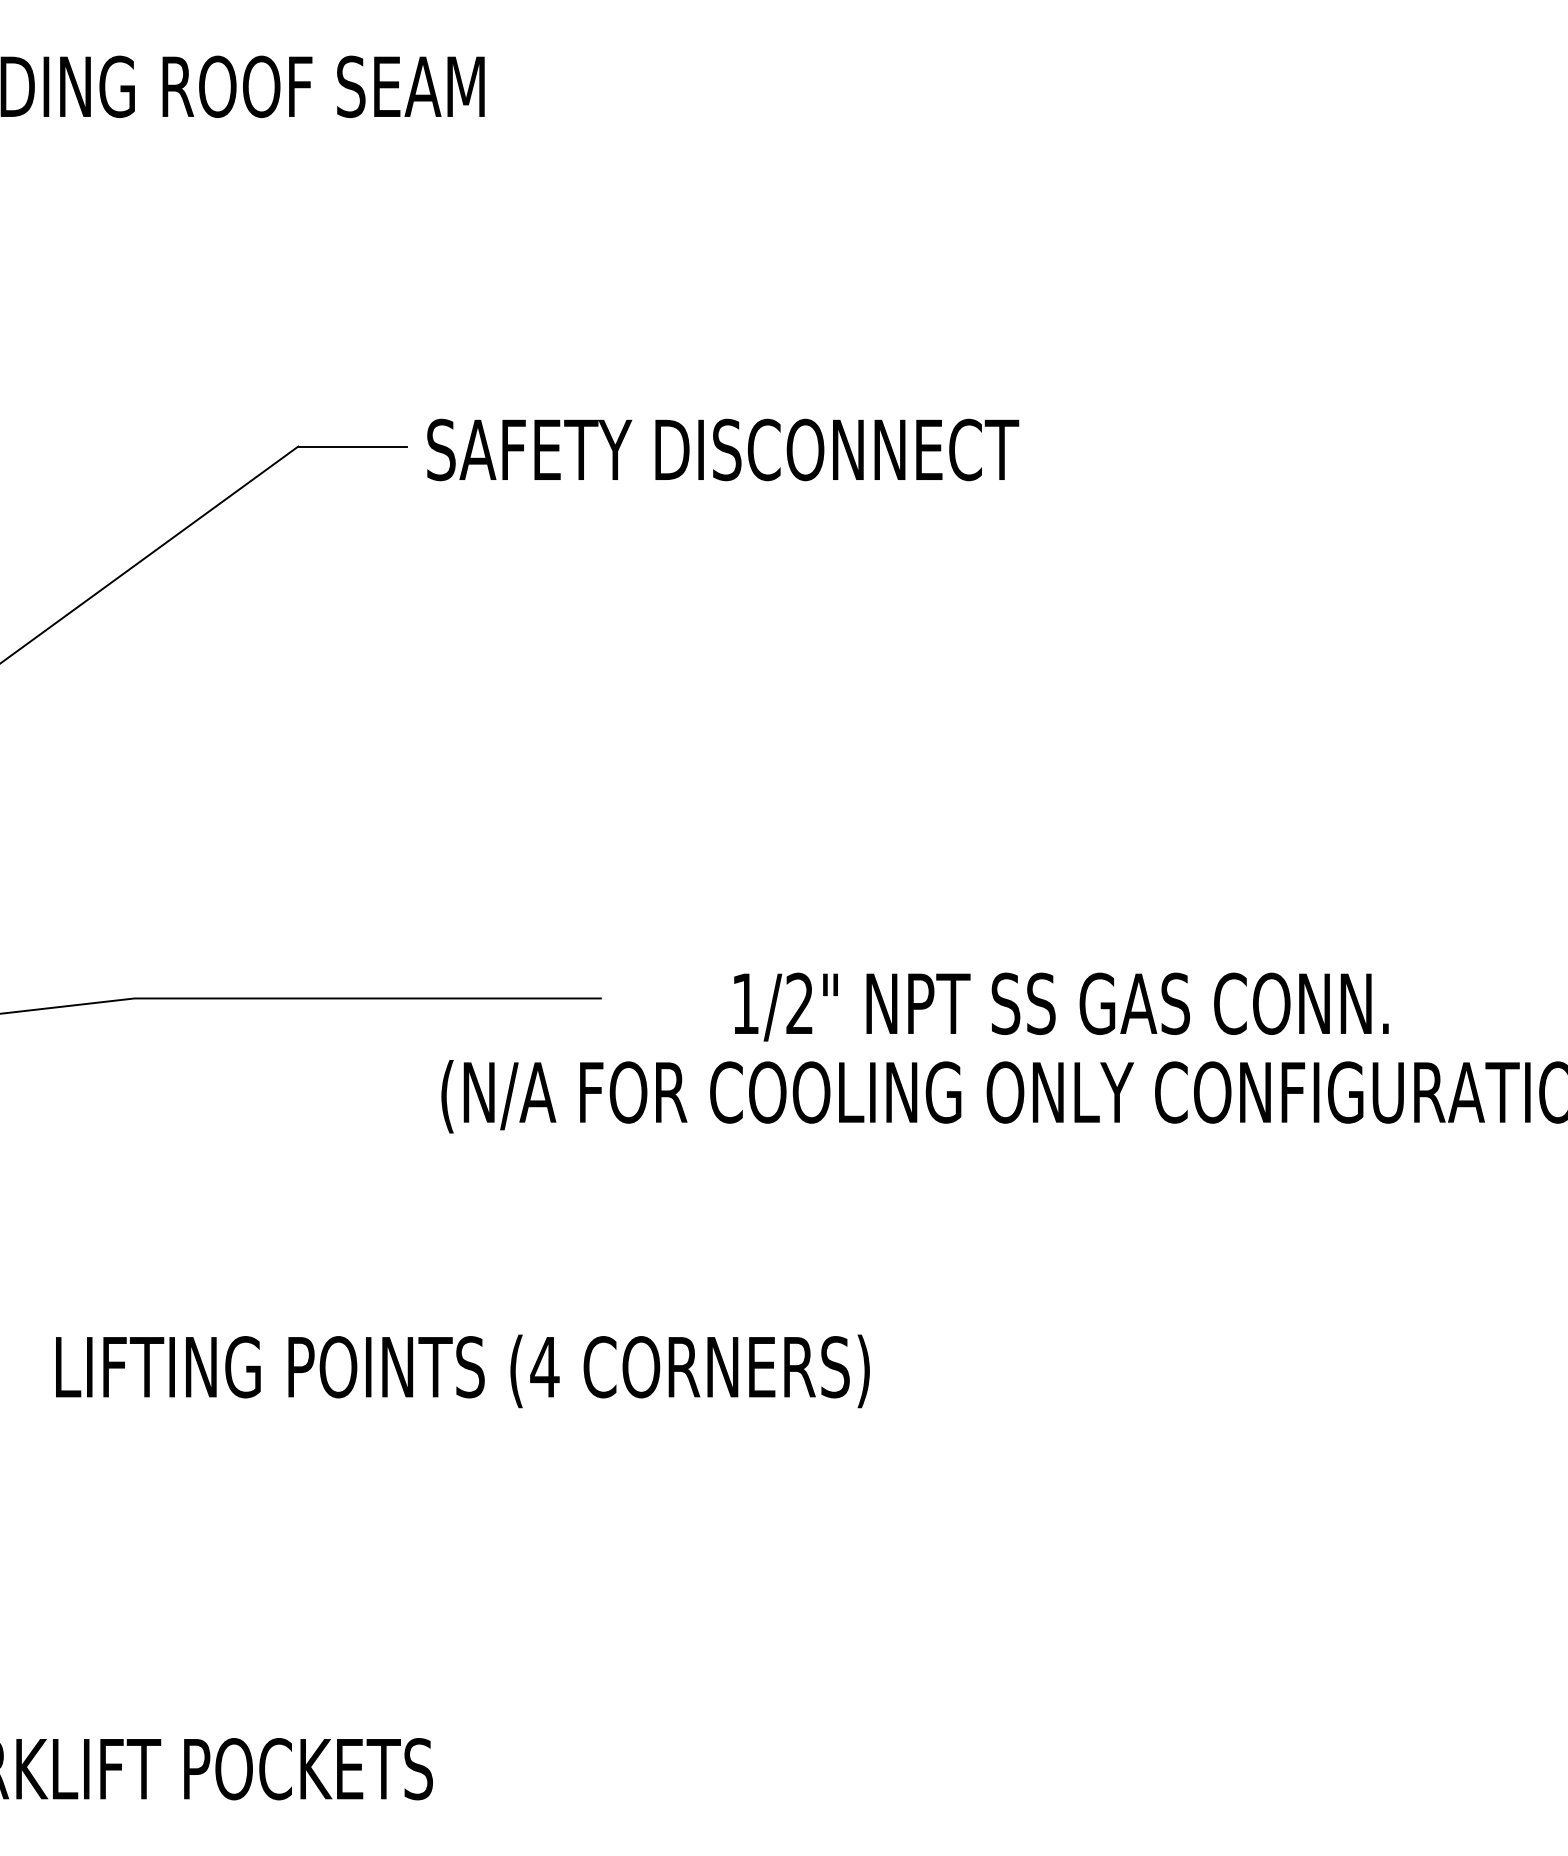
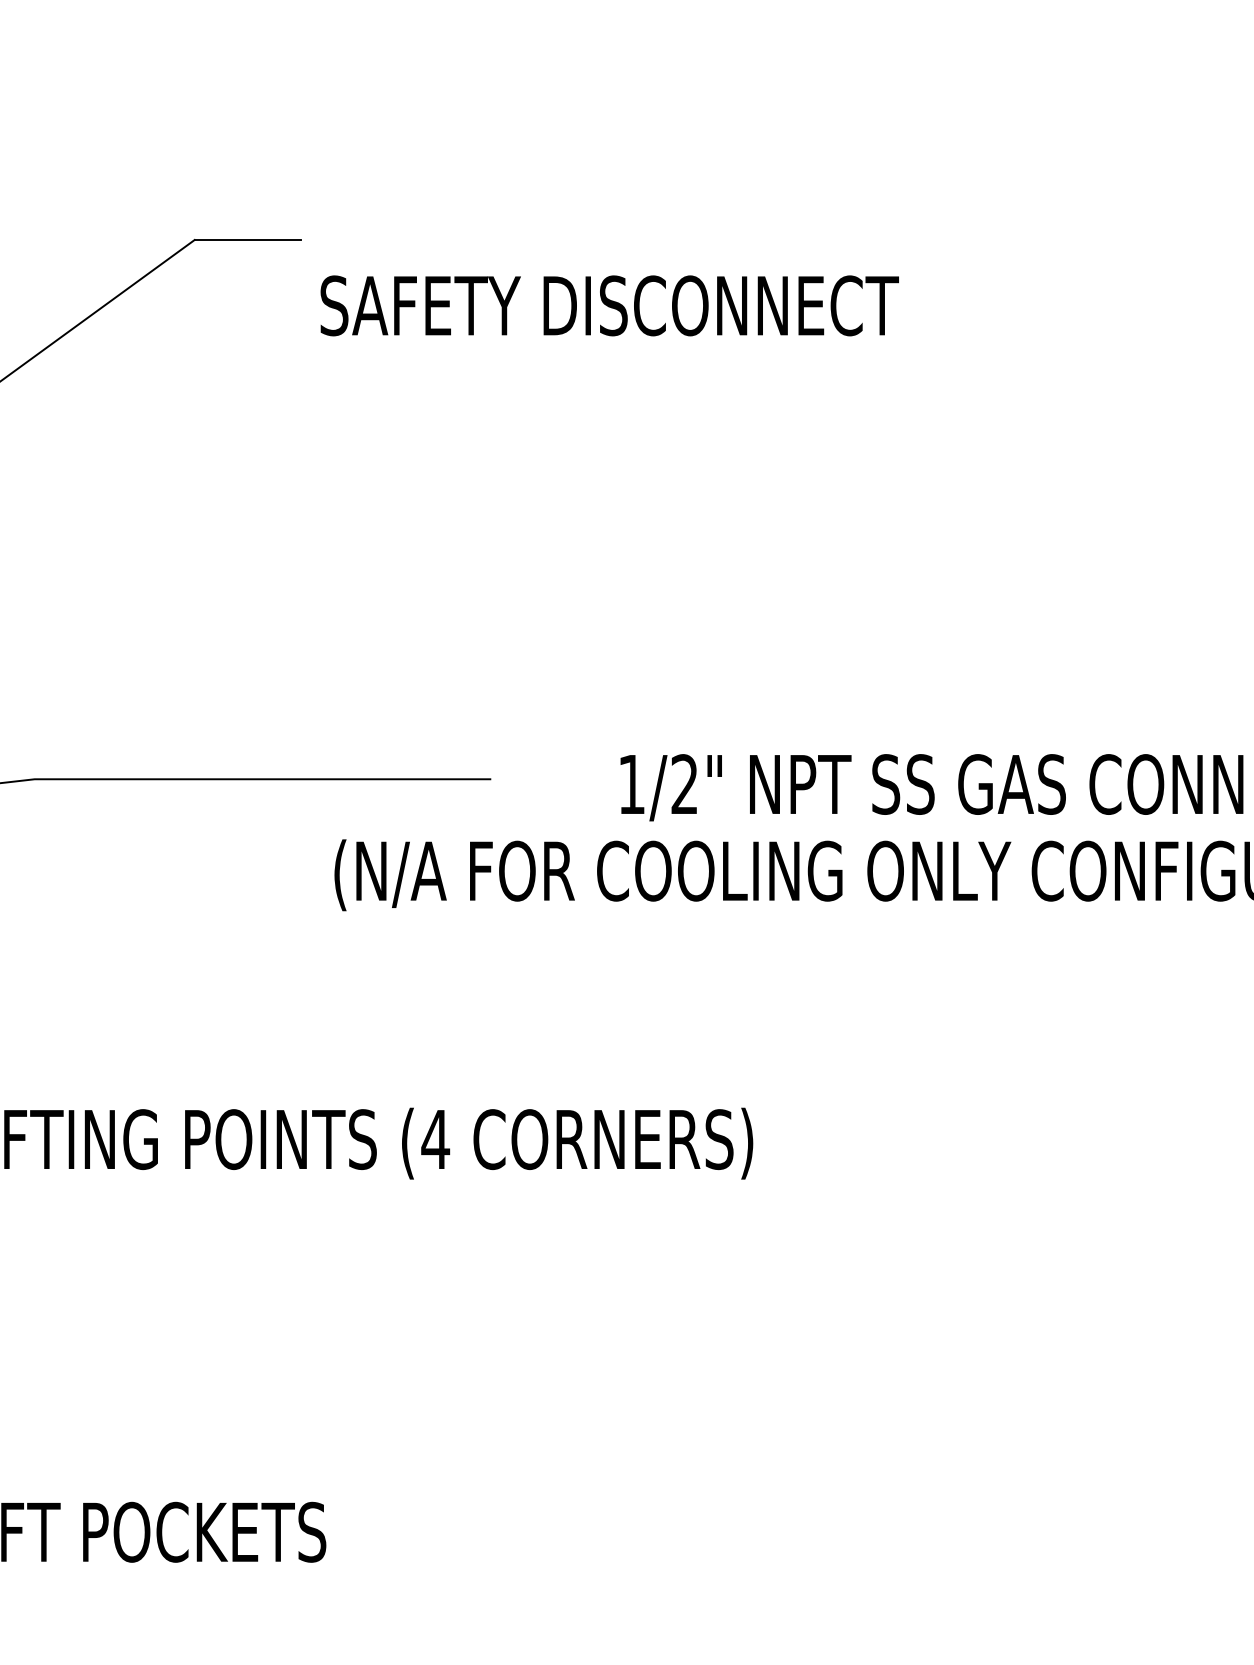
text: (723, 449) -> (610, 305), moved

